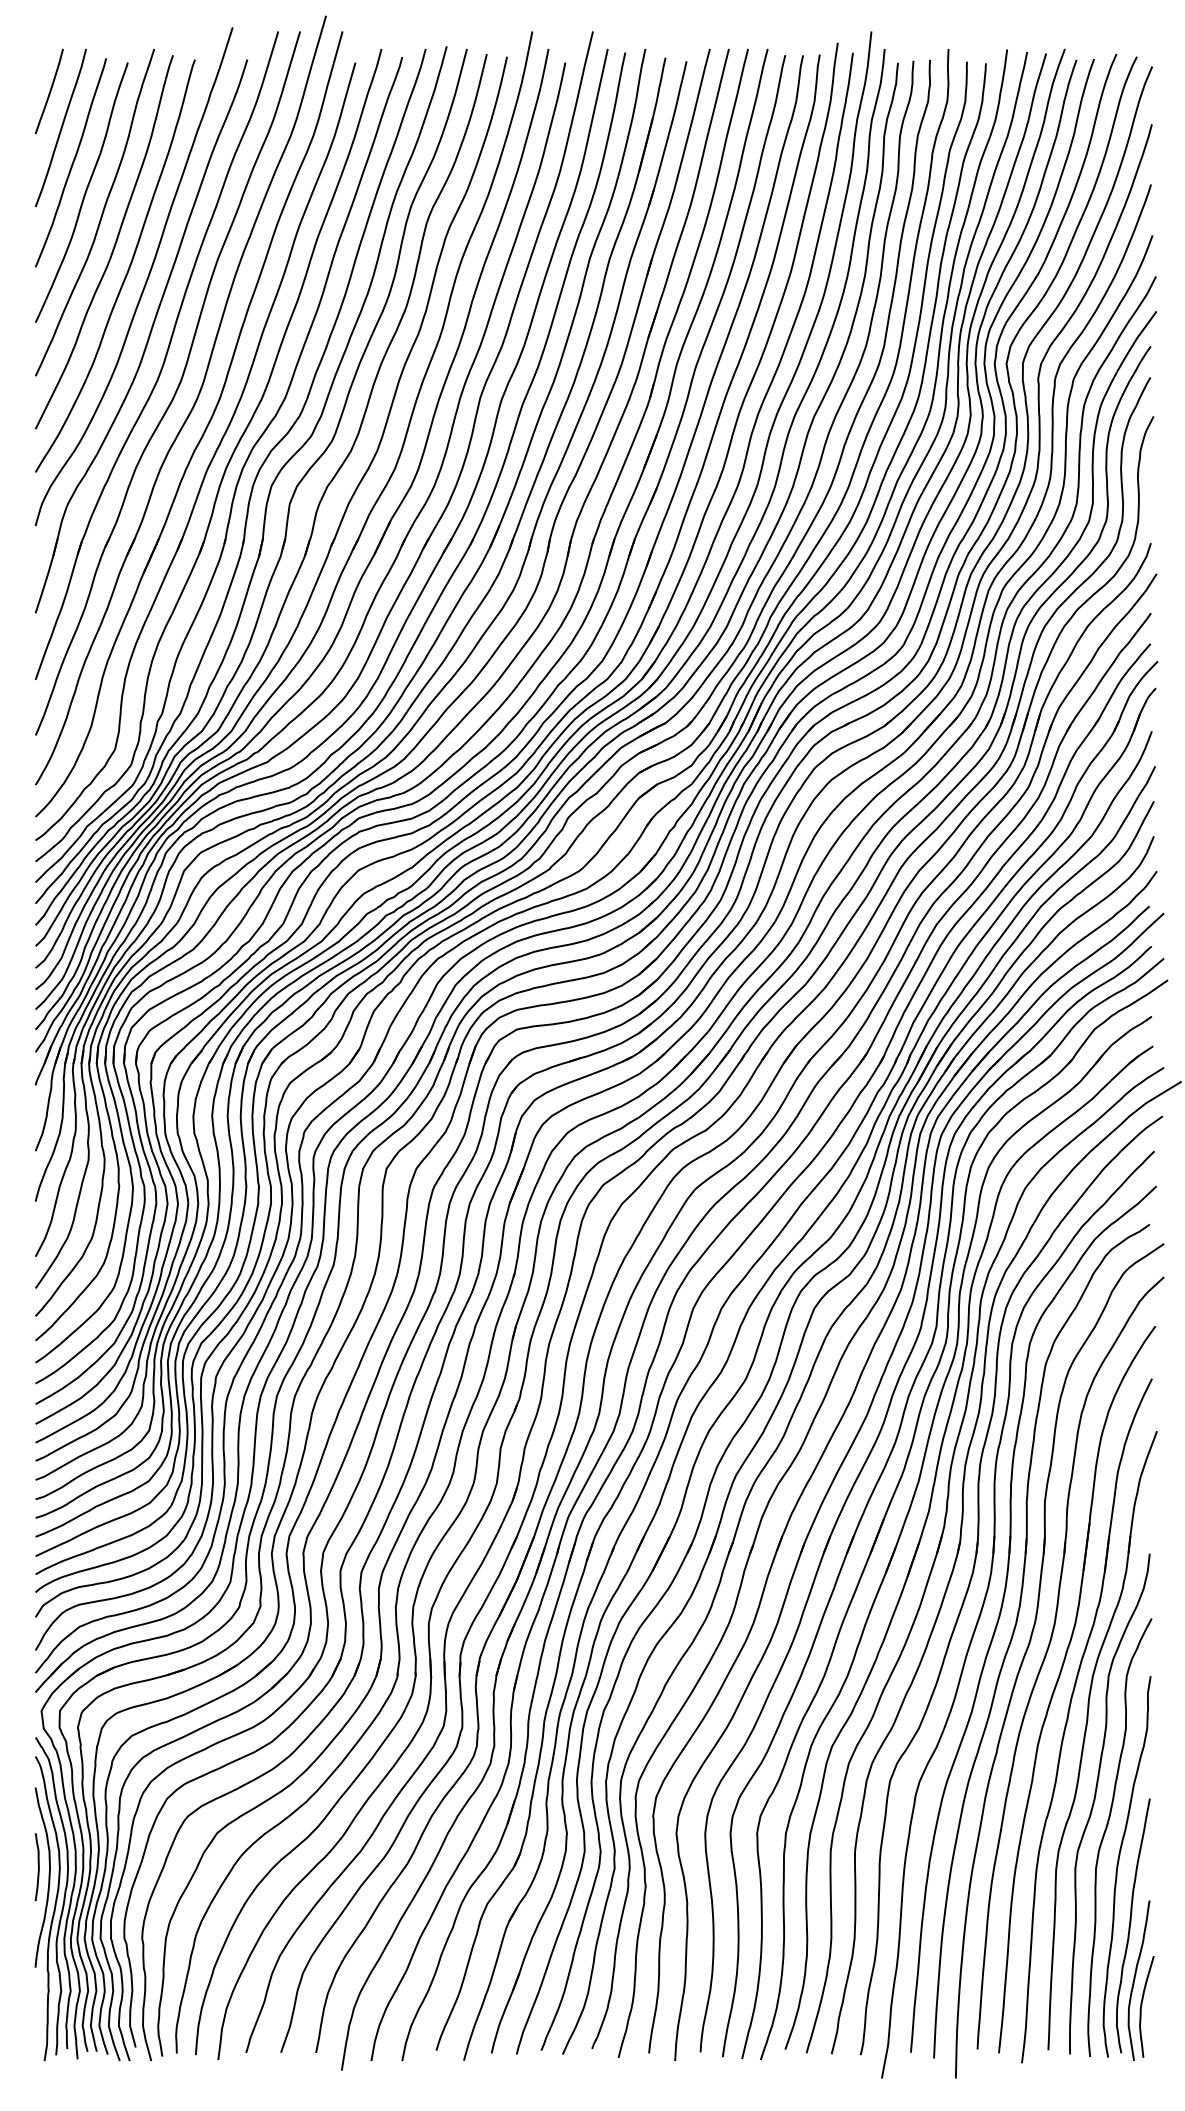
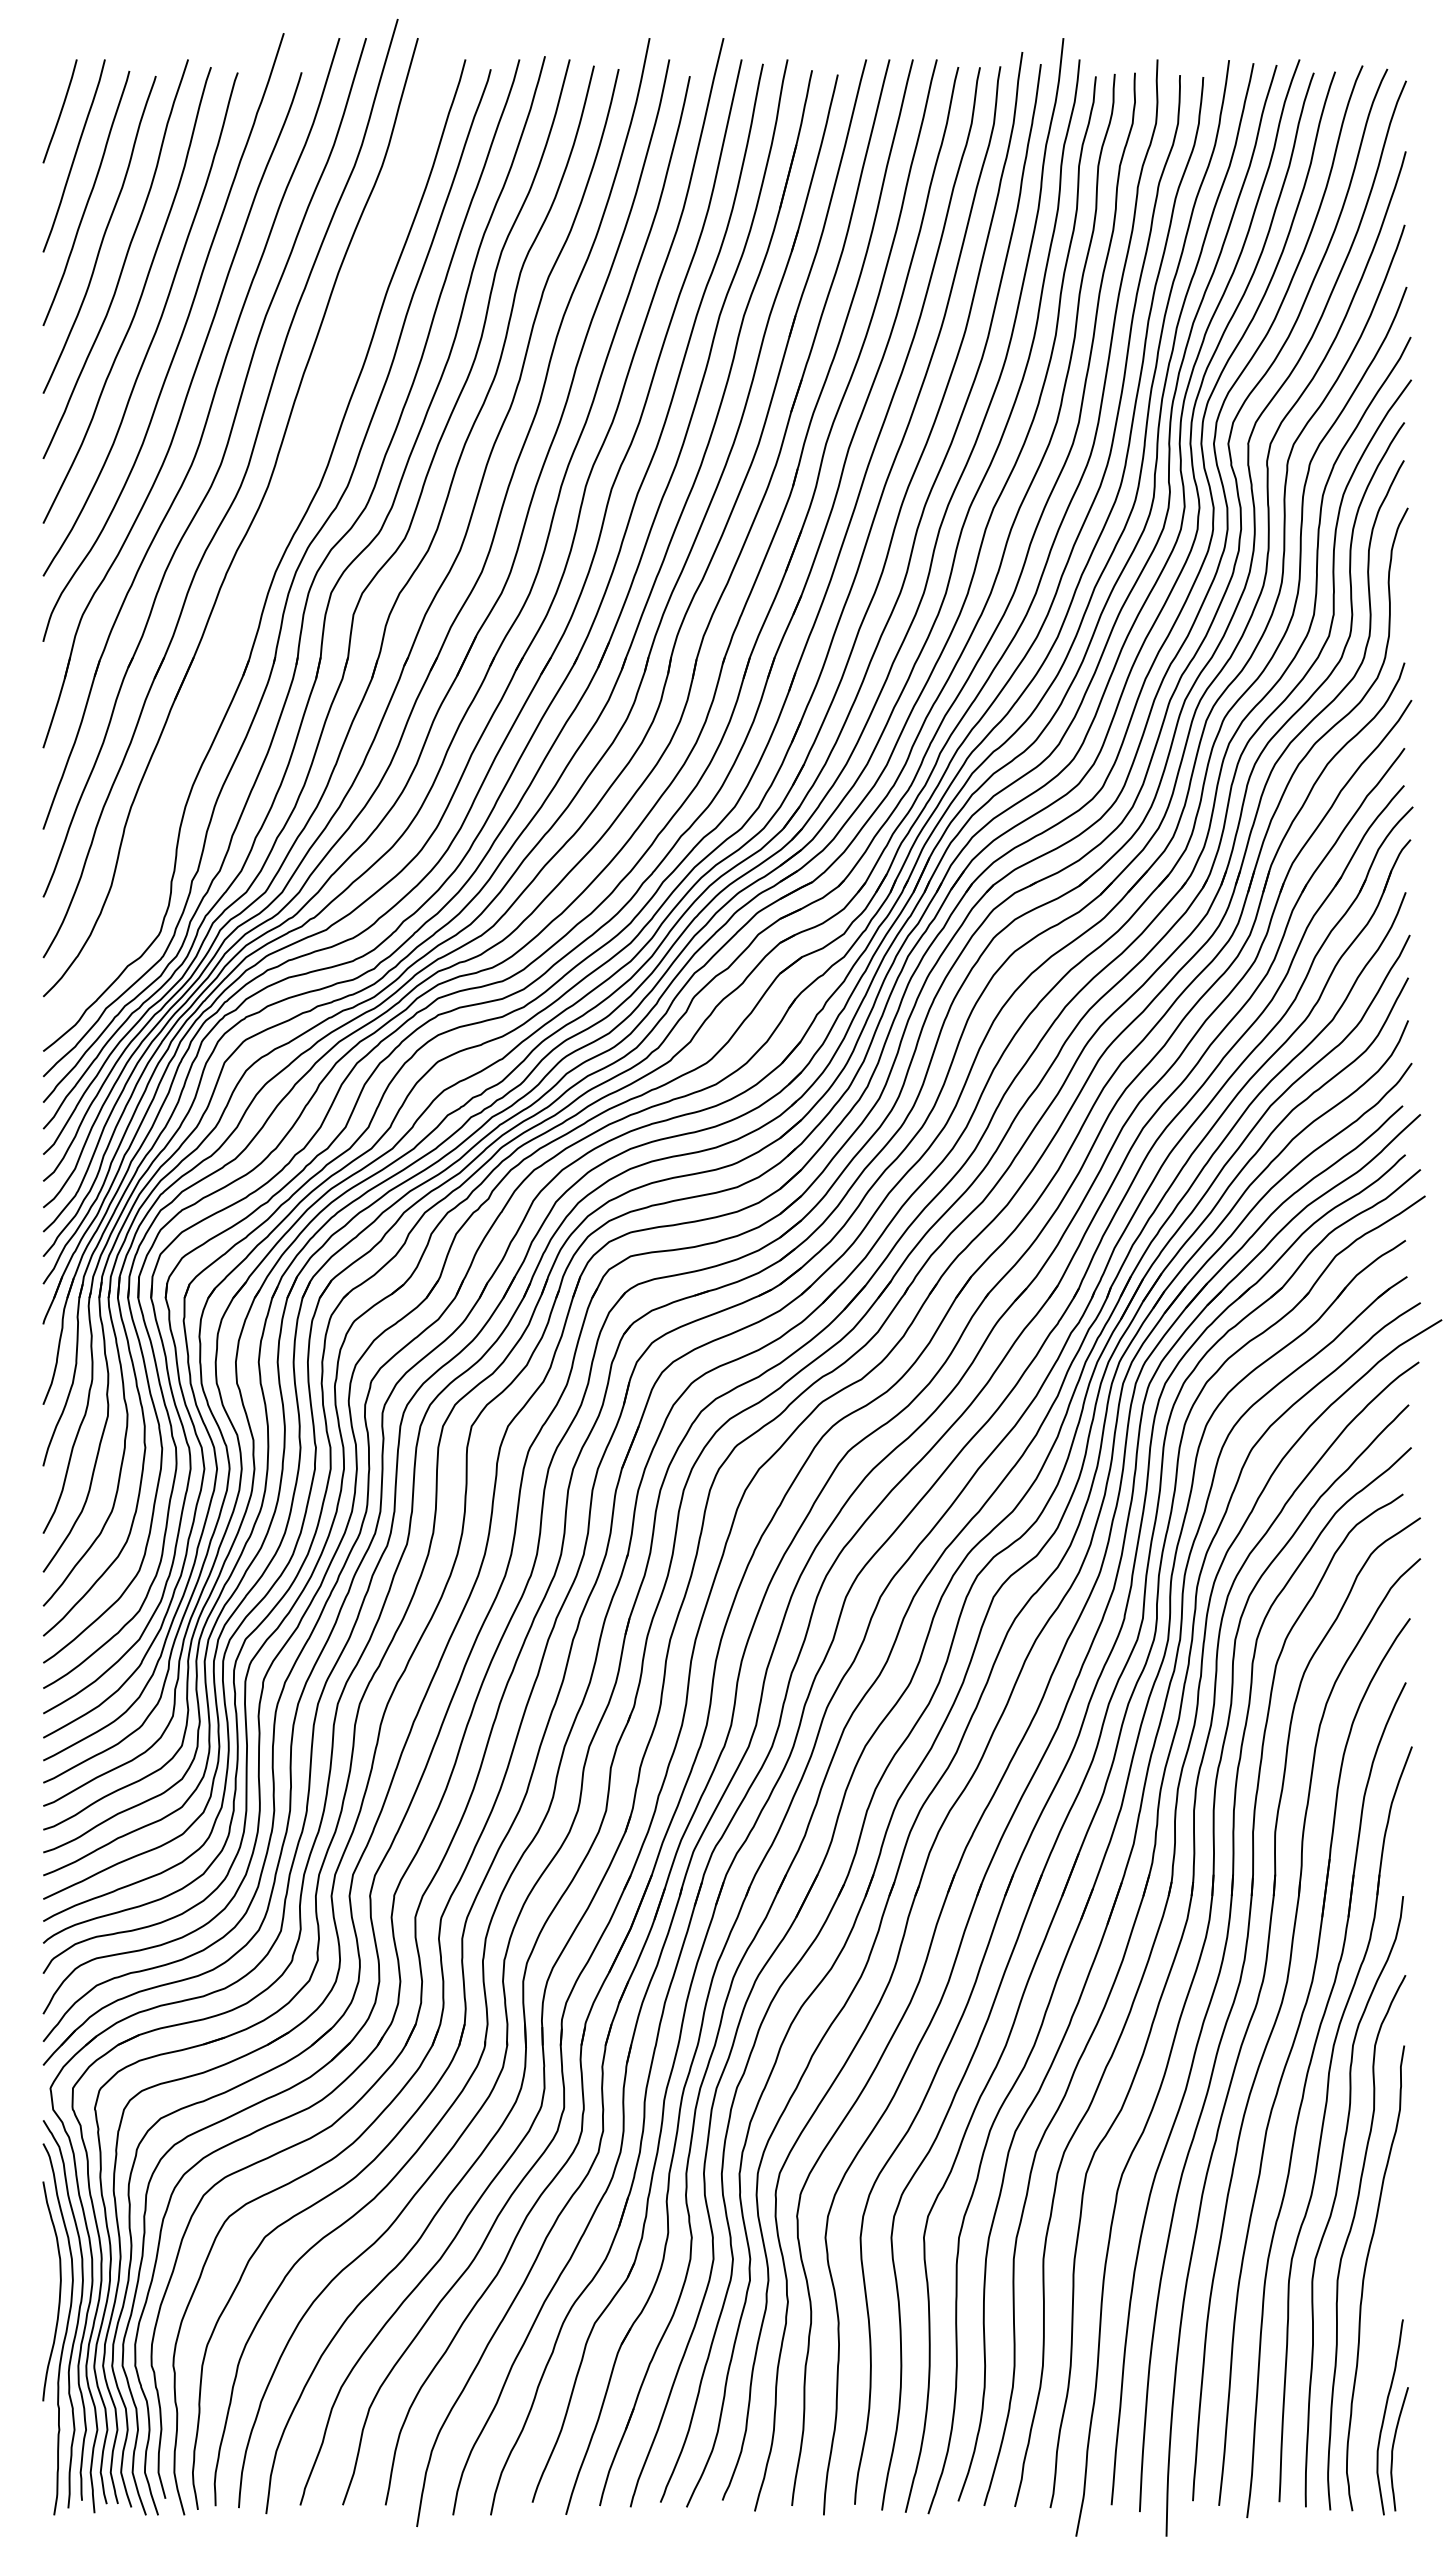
part: (211, 458) -> (258, 559), removed
curve: (38, 1867) -> (46, 2278), removed
curve: (1130, 1926) -> (1379, 2350), removed

